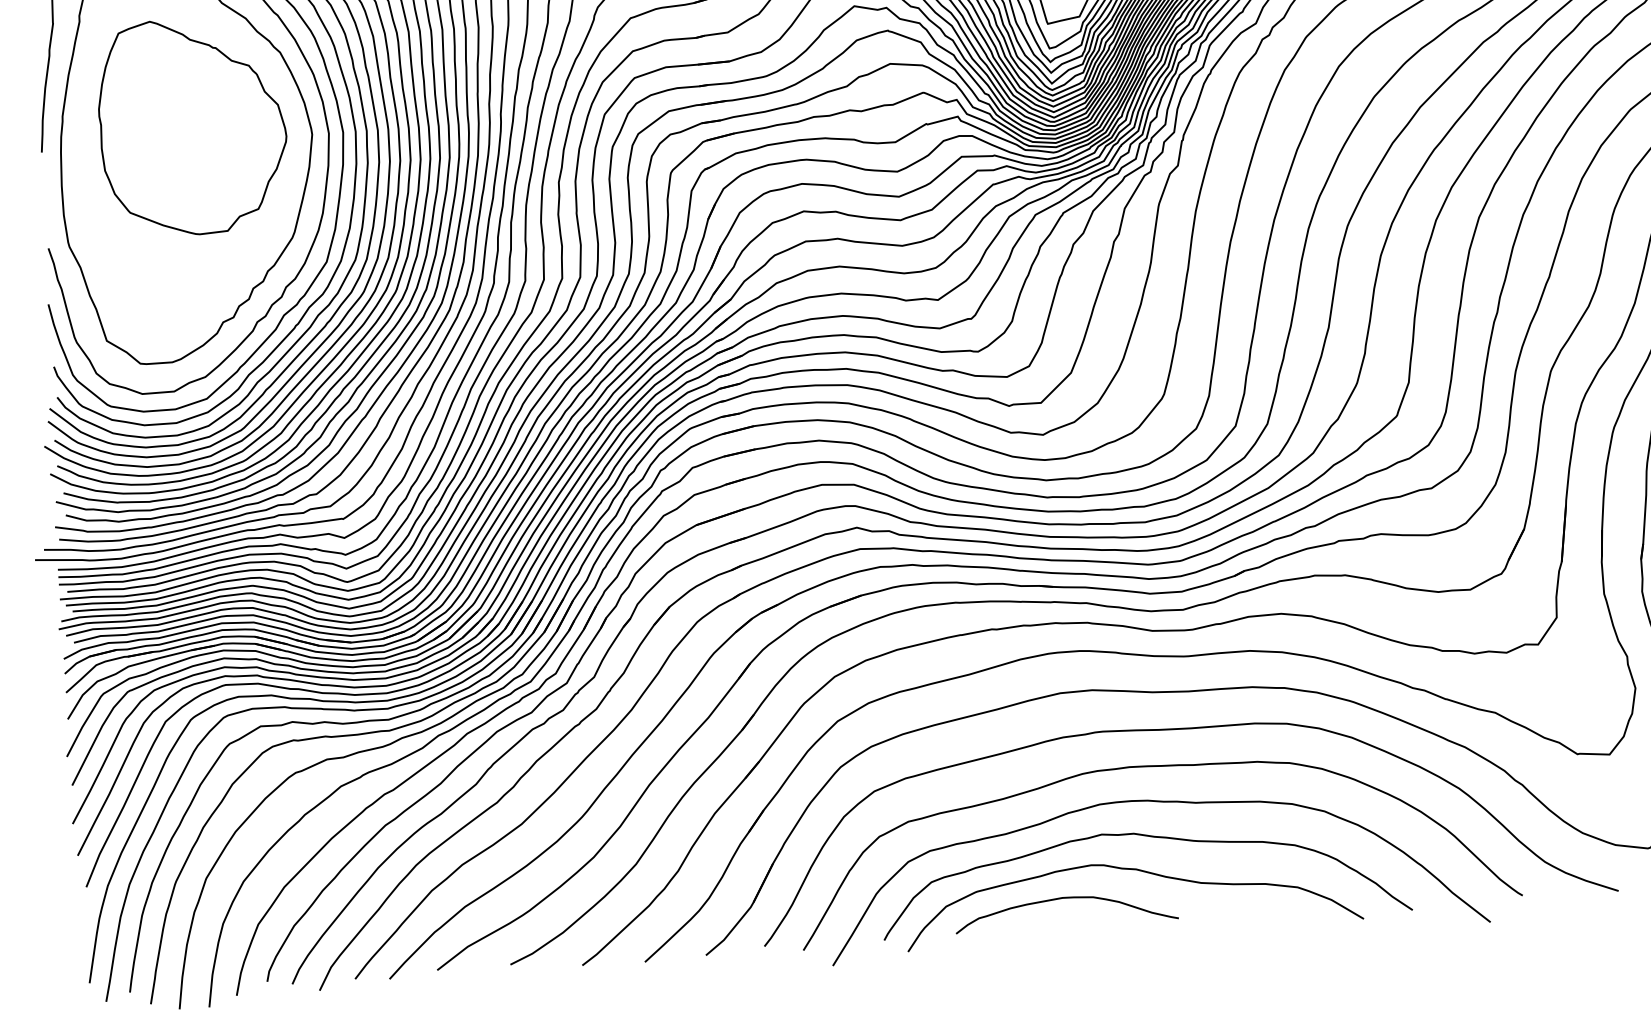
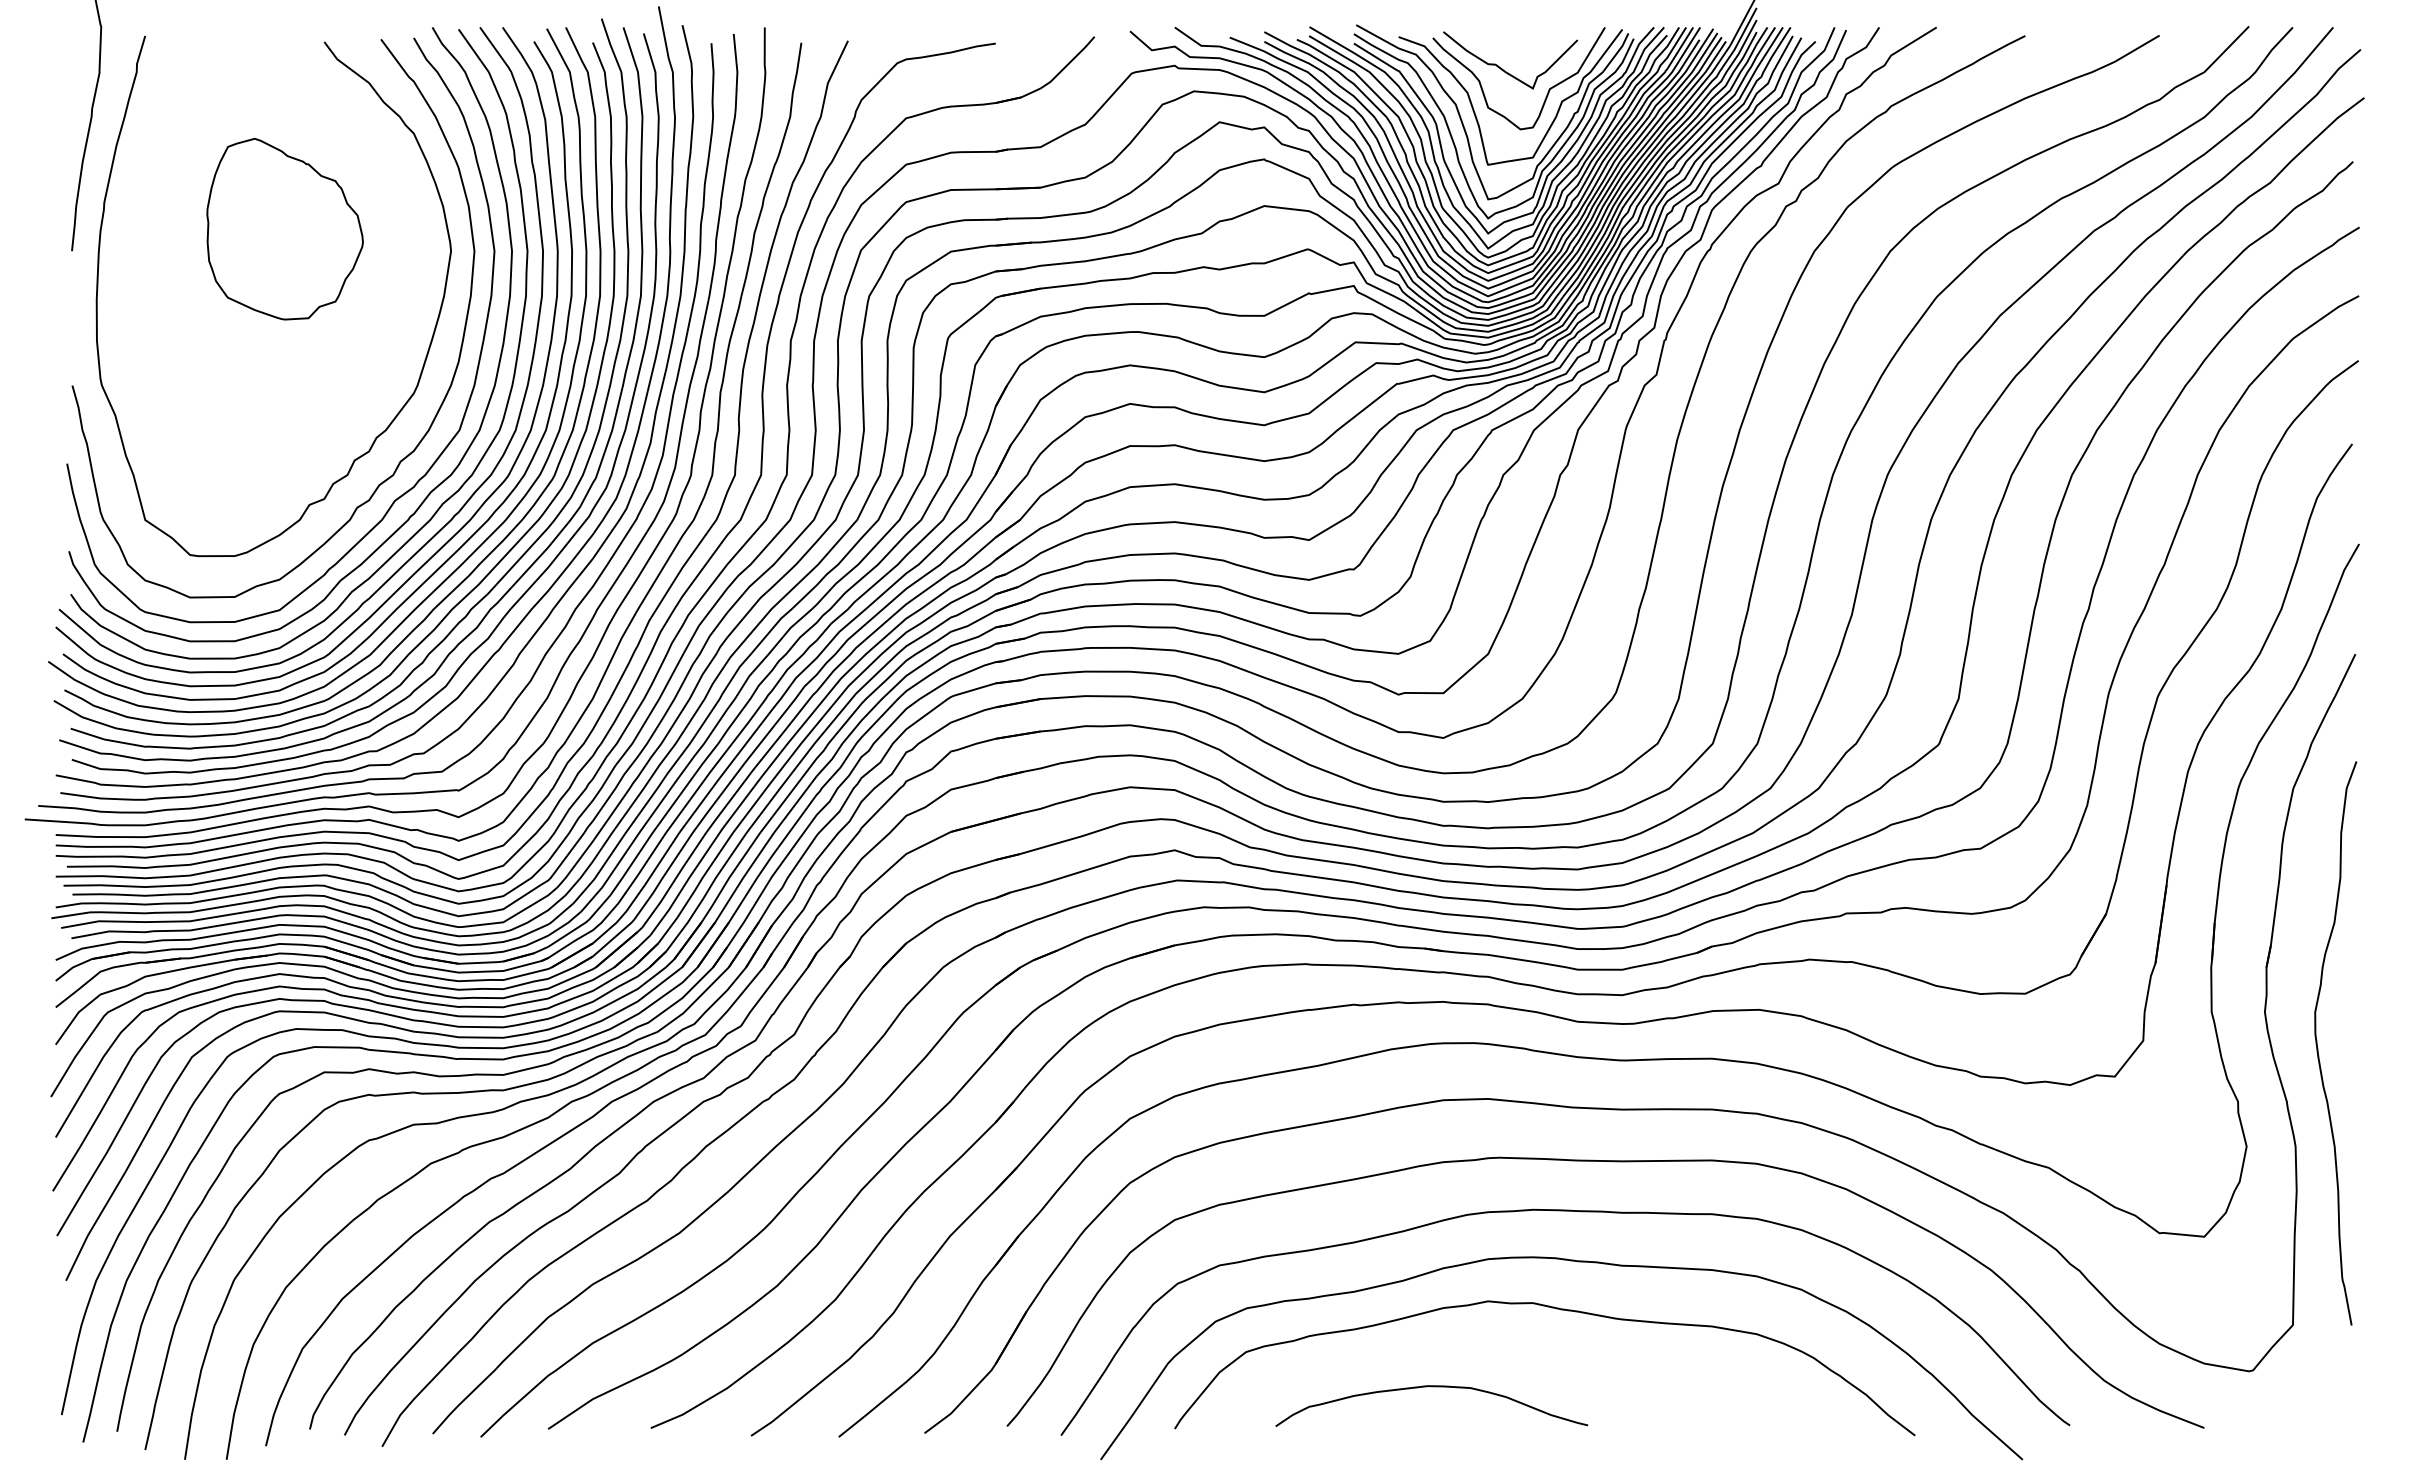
part: (192, 126) -> (284, 228), size x0.6
curve: (1141, 871) -> (1539, 1356), removed

